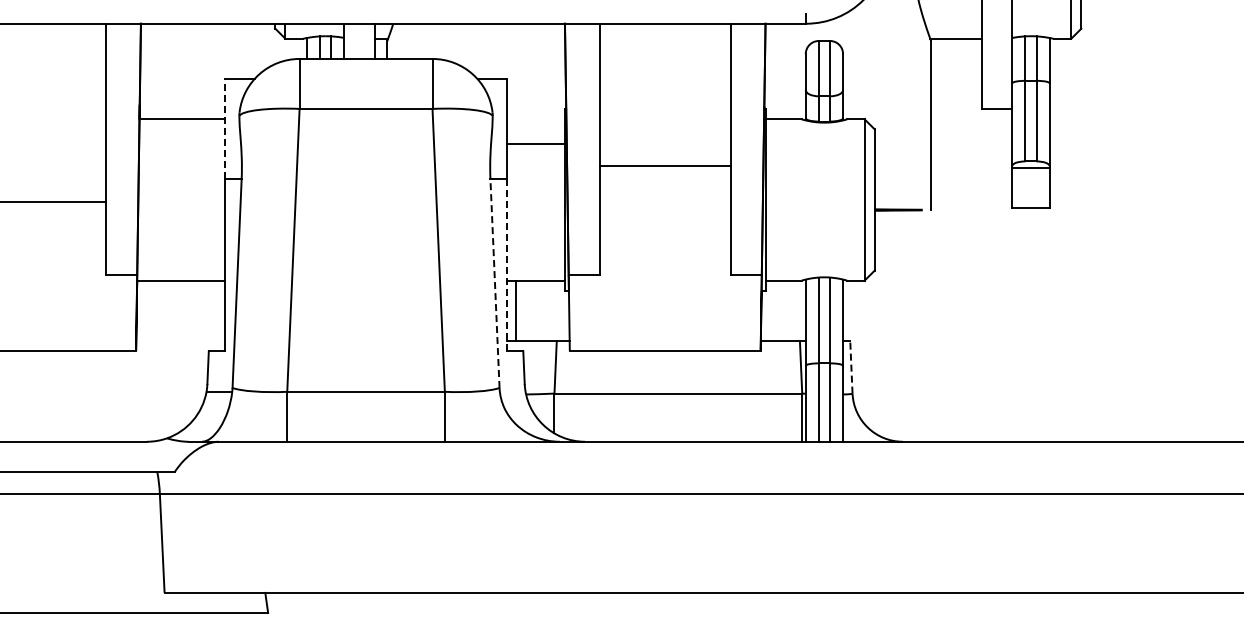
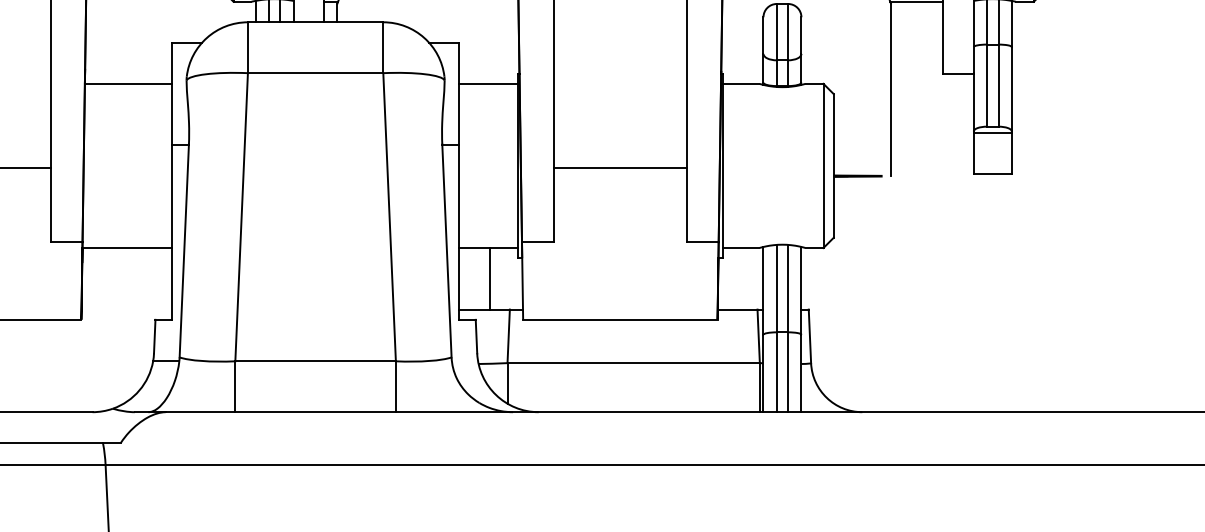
line: (225, 129) -> (172, 94), dashed -> solid
line: (535, 144) -> (488, 83), moved
line: (664, 166) -> (619, 168), moved
line: (507, 264) -> (459, 231), dashed -> solid
line: (495, 283) -> (447, 250), dashed -> solid
line: (516, 310) -> (490, 278), moved
line: (851, 366) -> (810, 335), dashed -> solid

